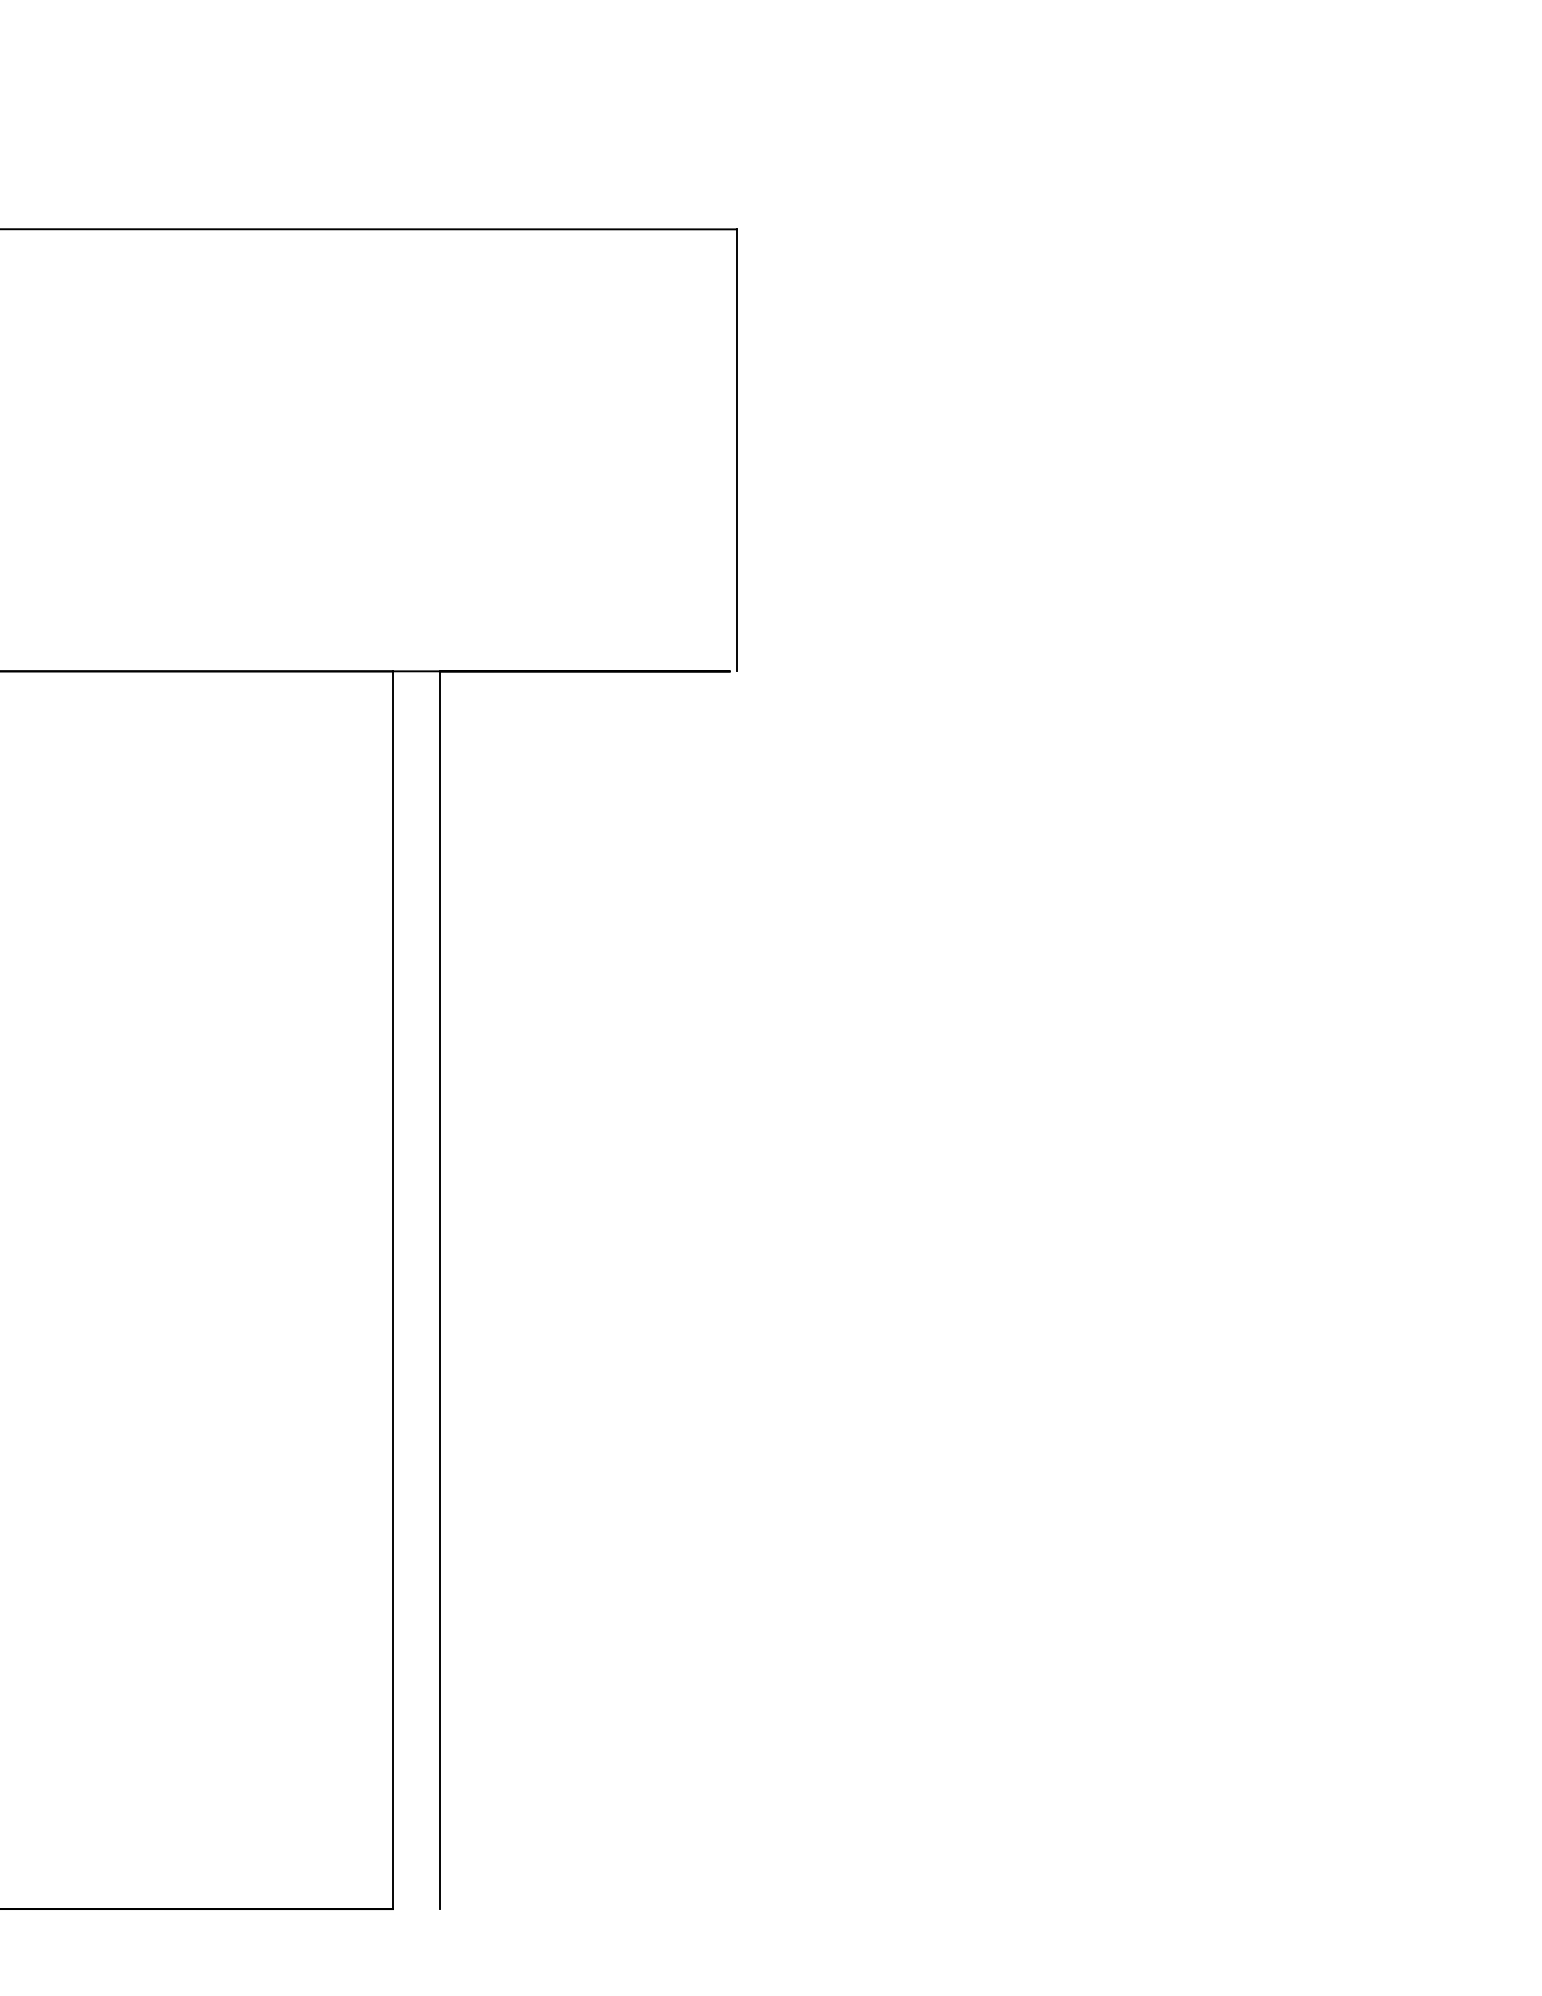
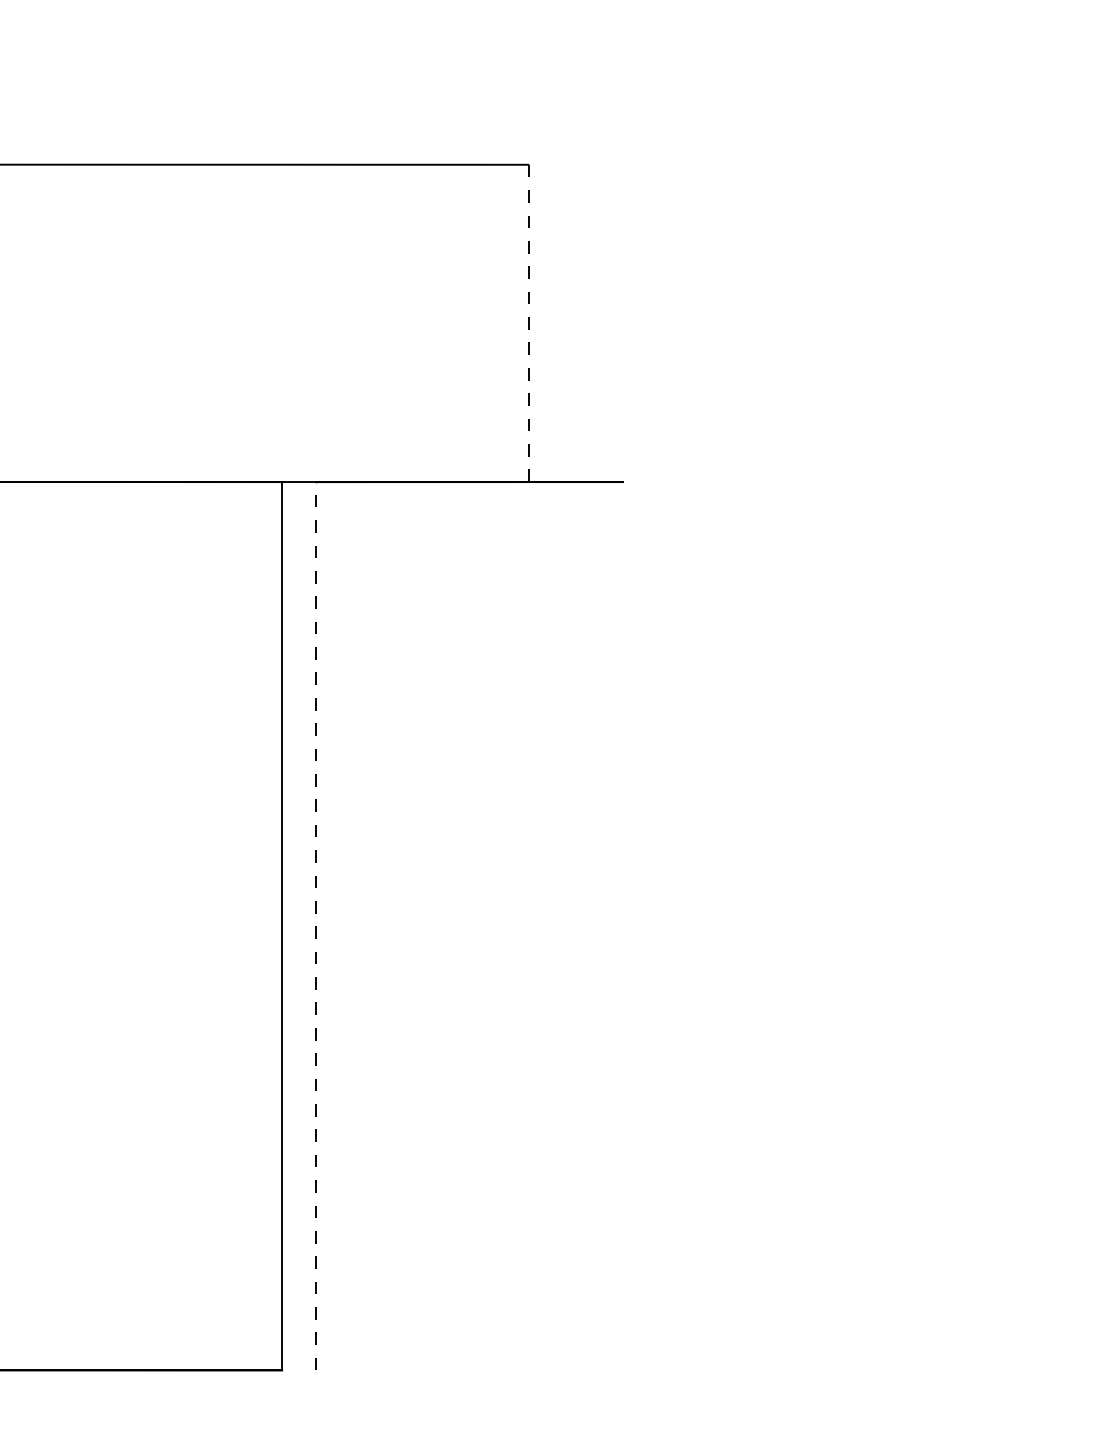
line: (737, 449) -> (529, 322), solid -> dashed
line: (440, 1290) -> (316, 926), solid -> dashed

